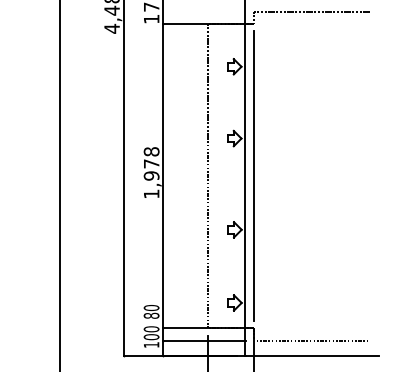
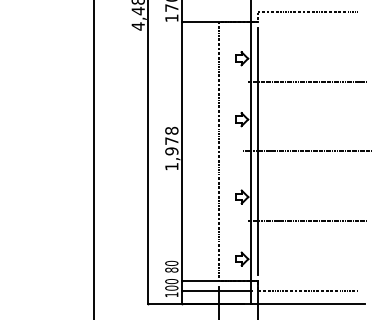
line: (311, 93) -> (307, 81), added
line: (311, 176) -> (307, 151), added
line: (311, 257) -> (307, 220), added

